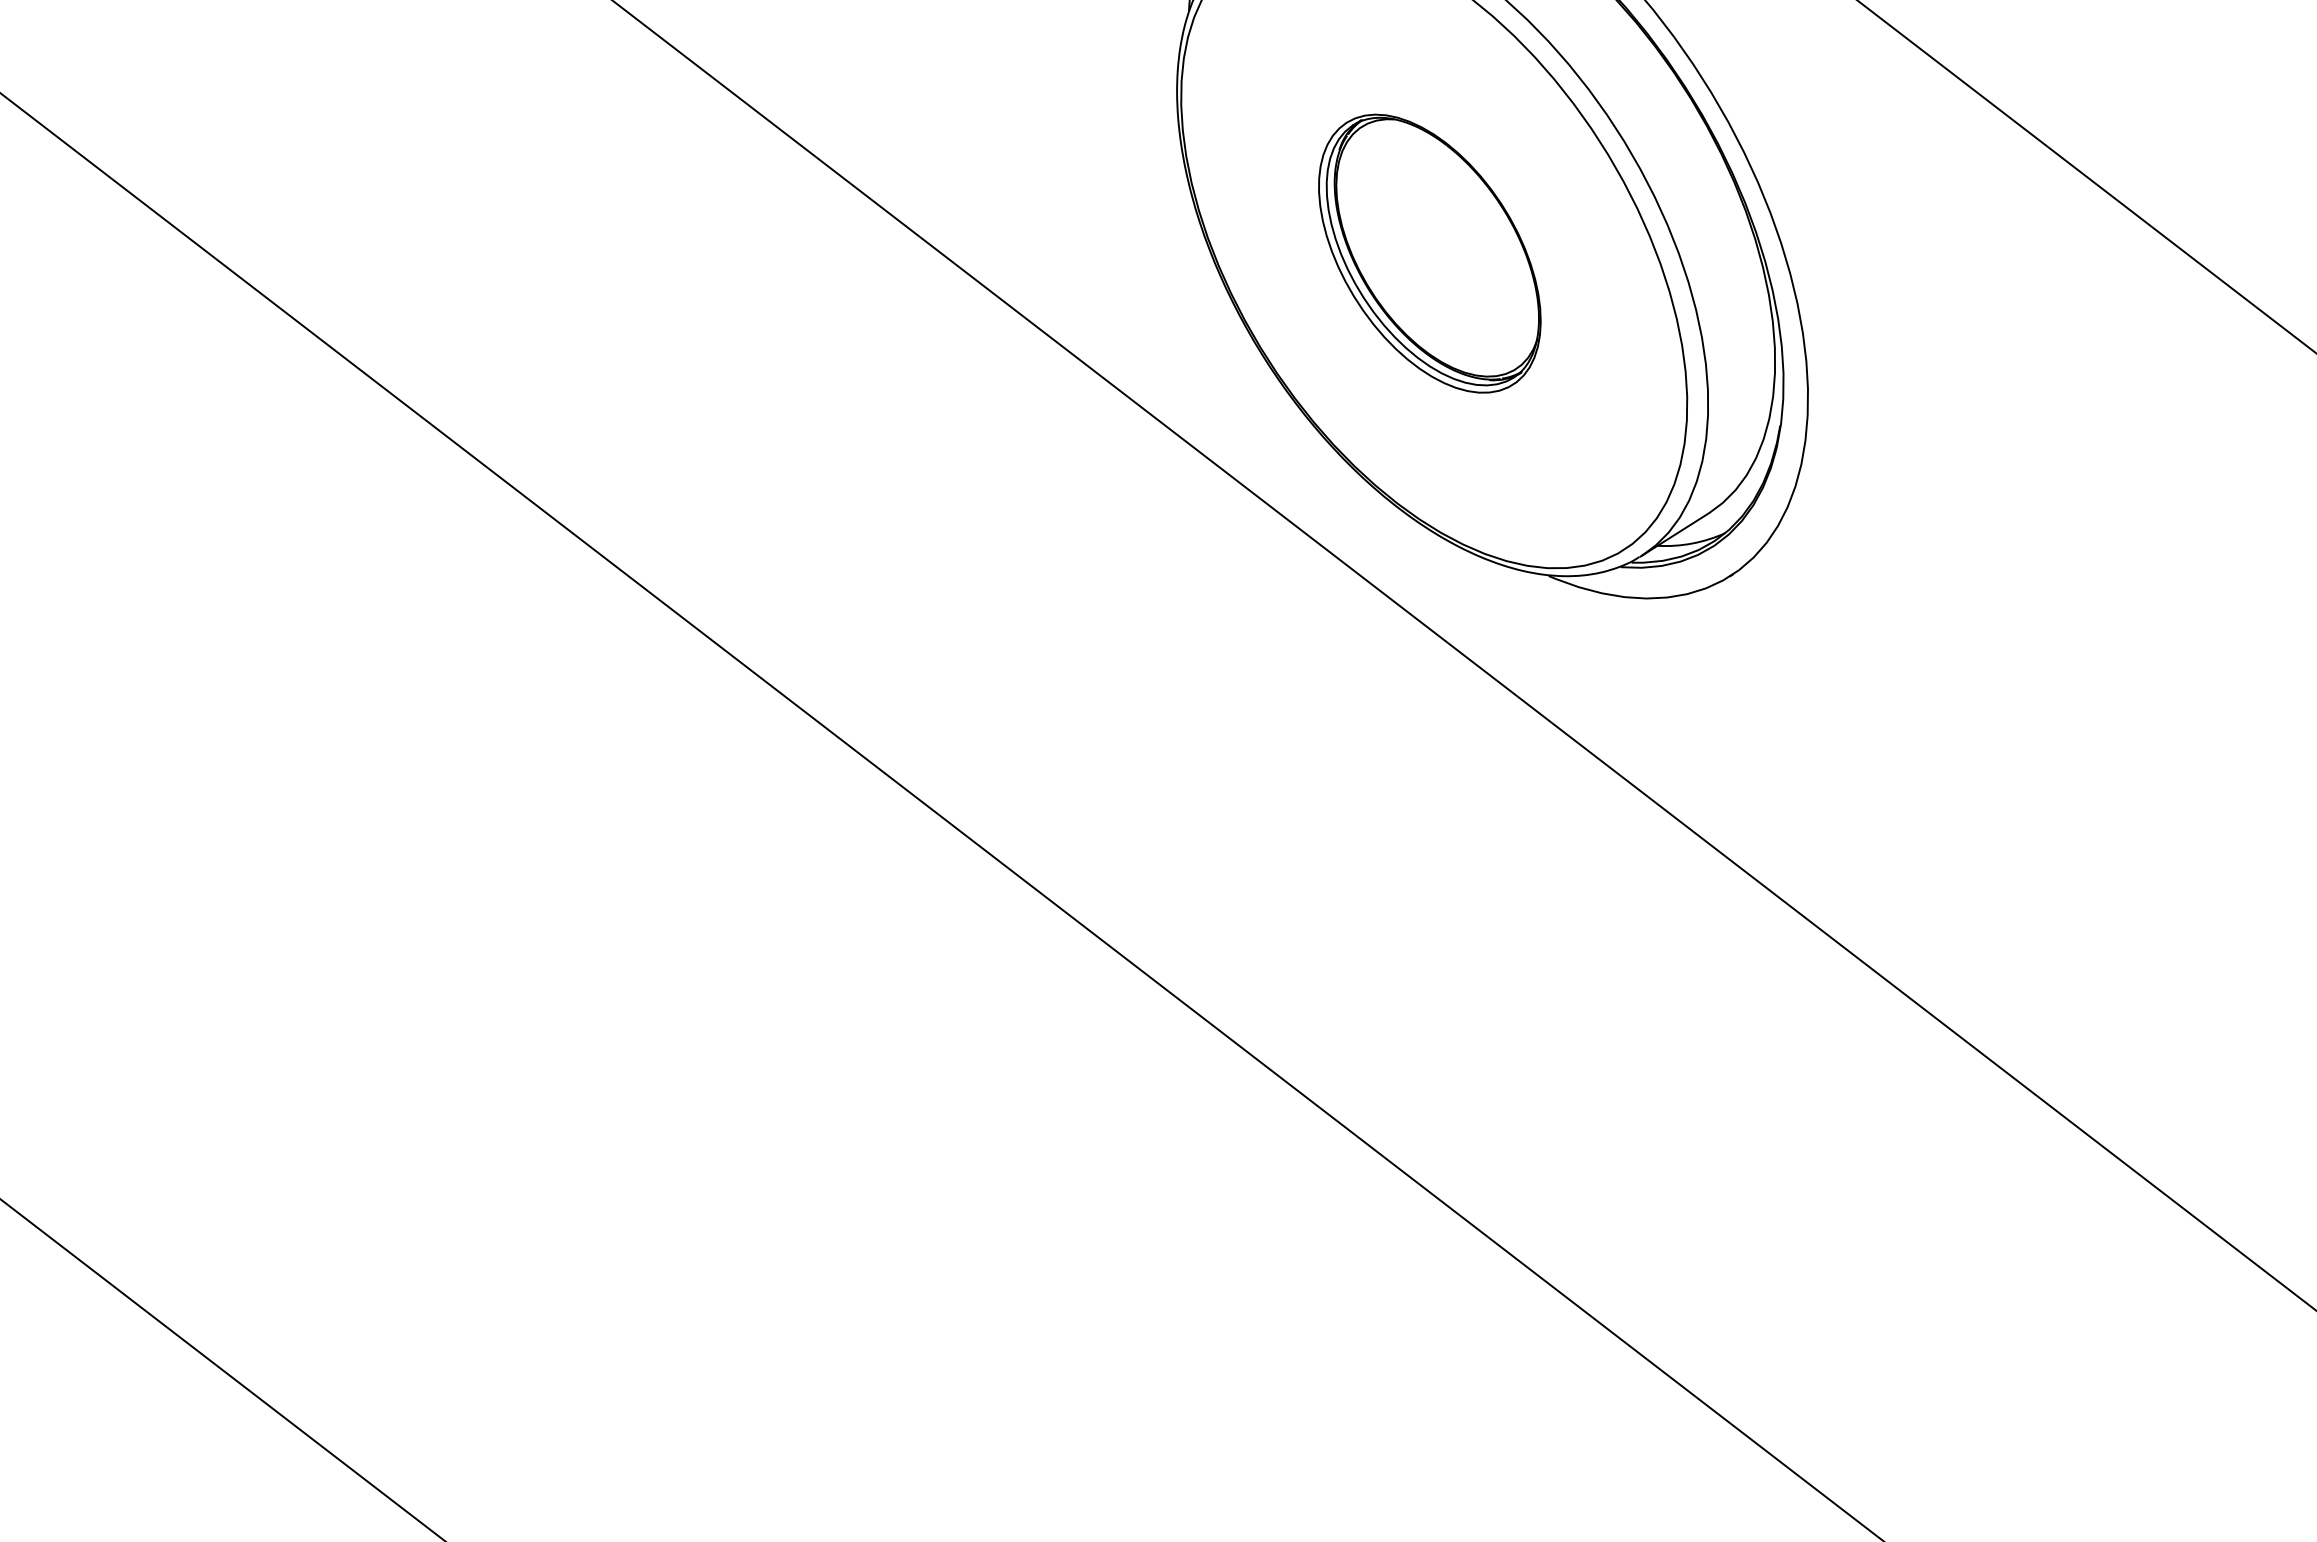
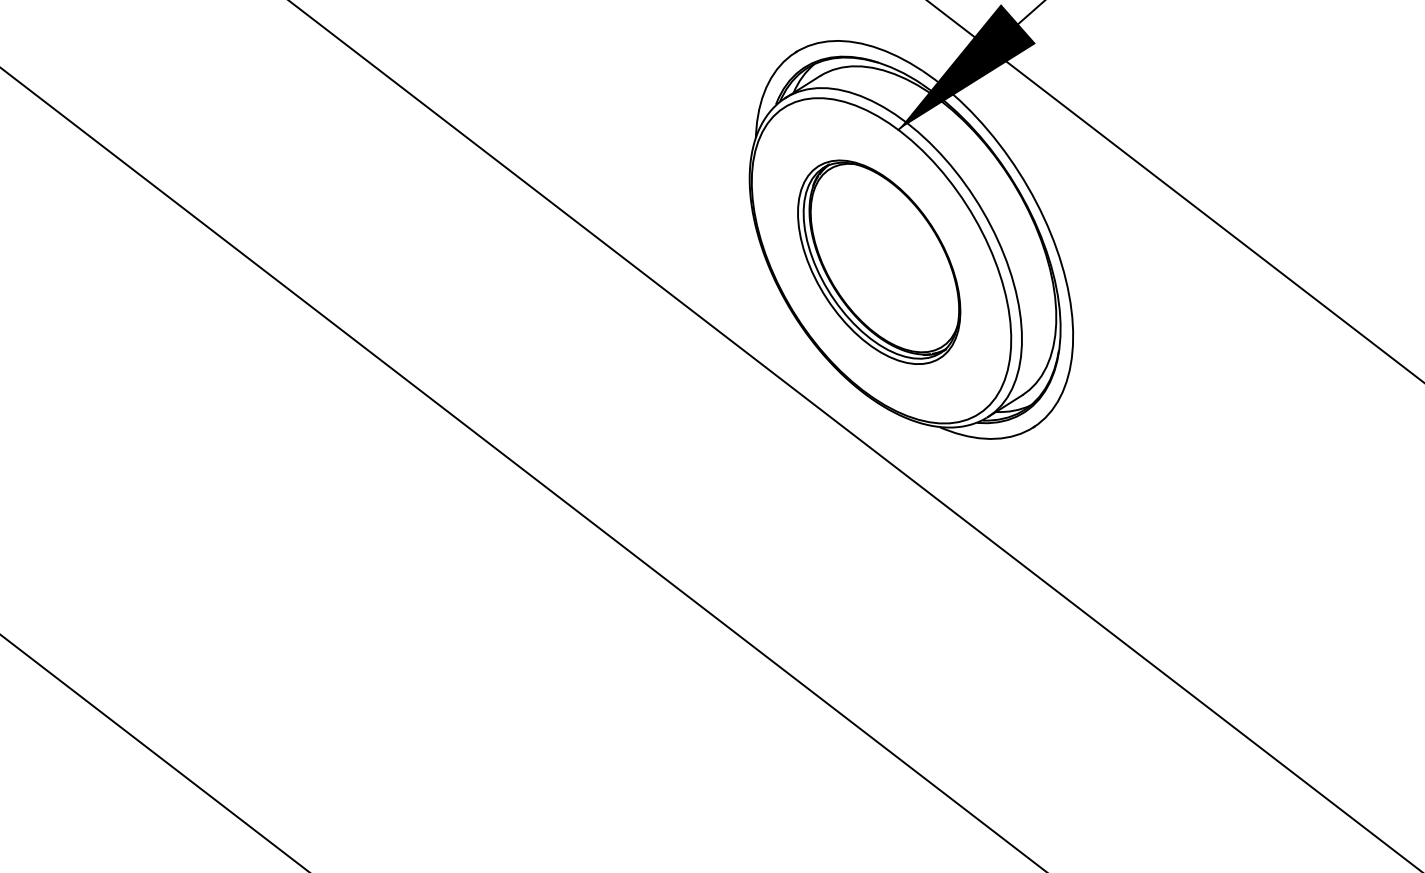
part: (1430, 252) -> (879, 261), size x1.43

